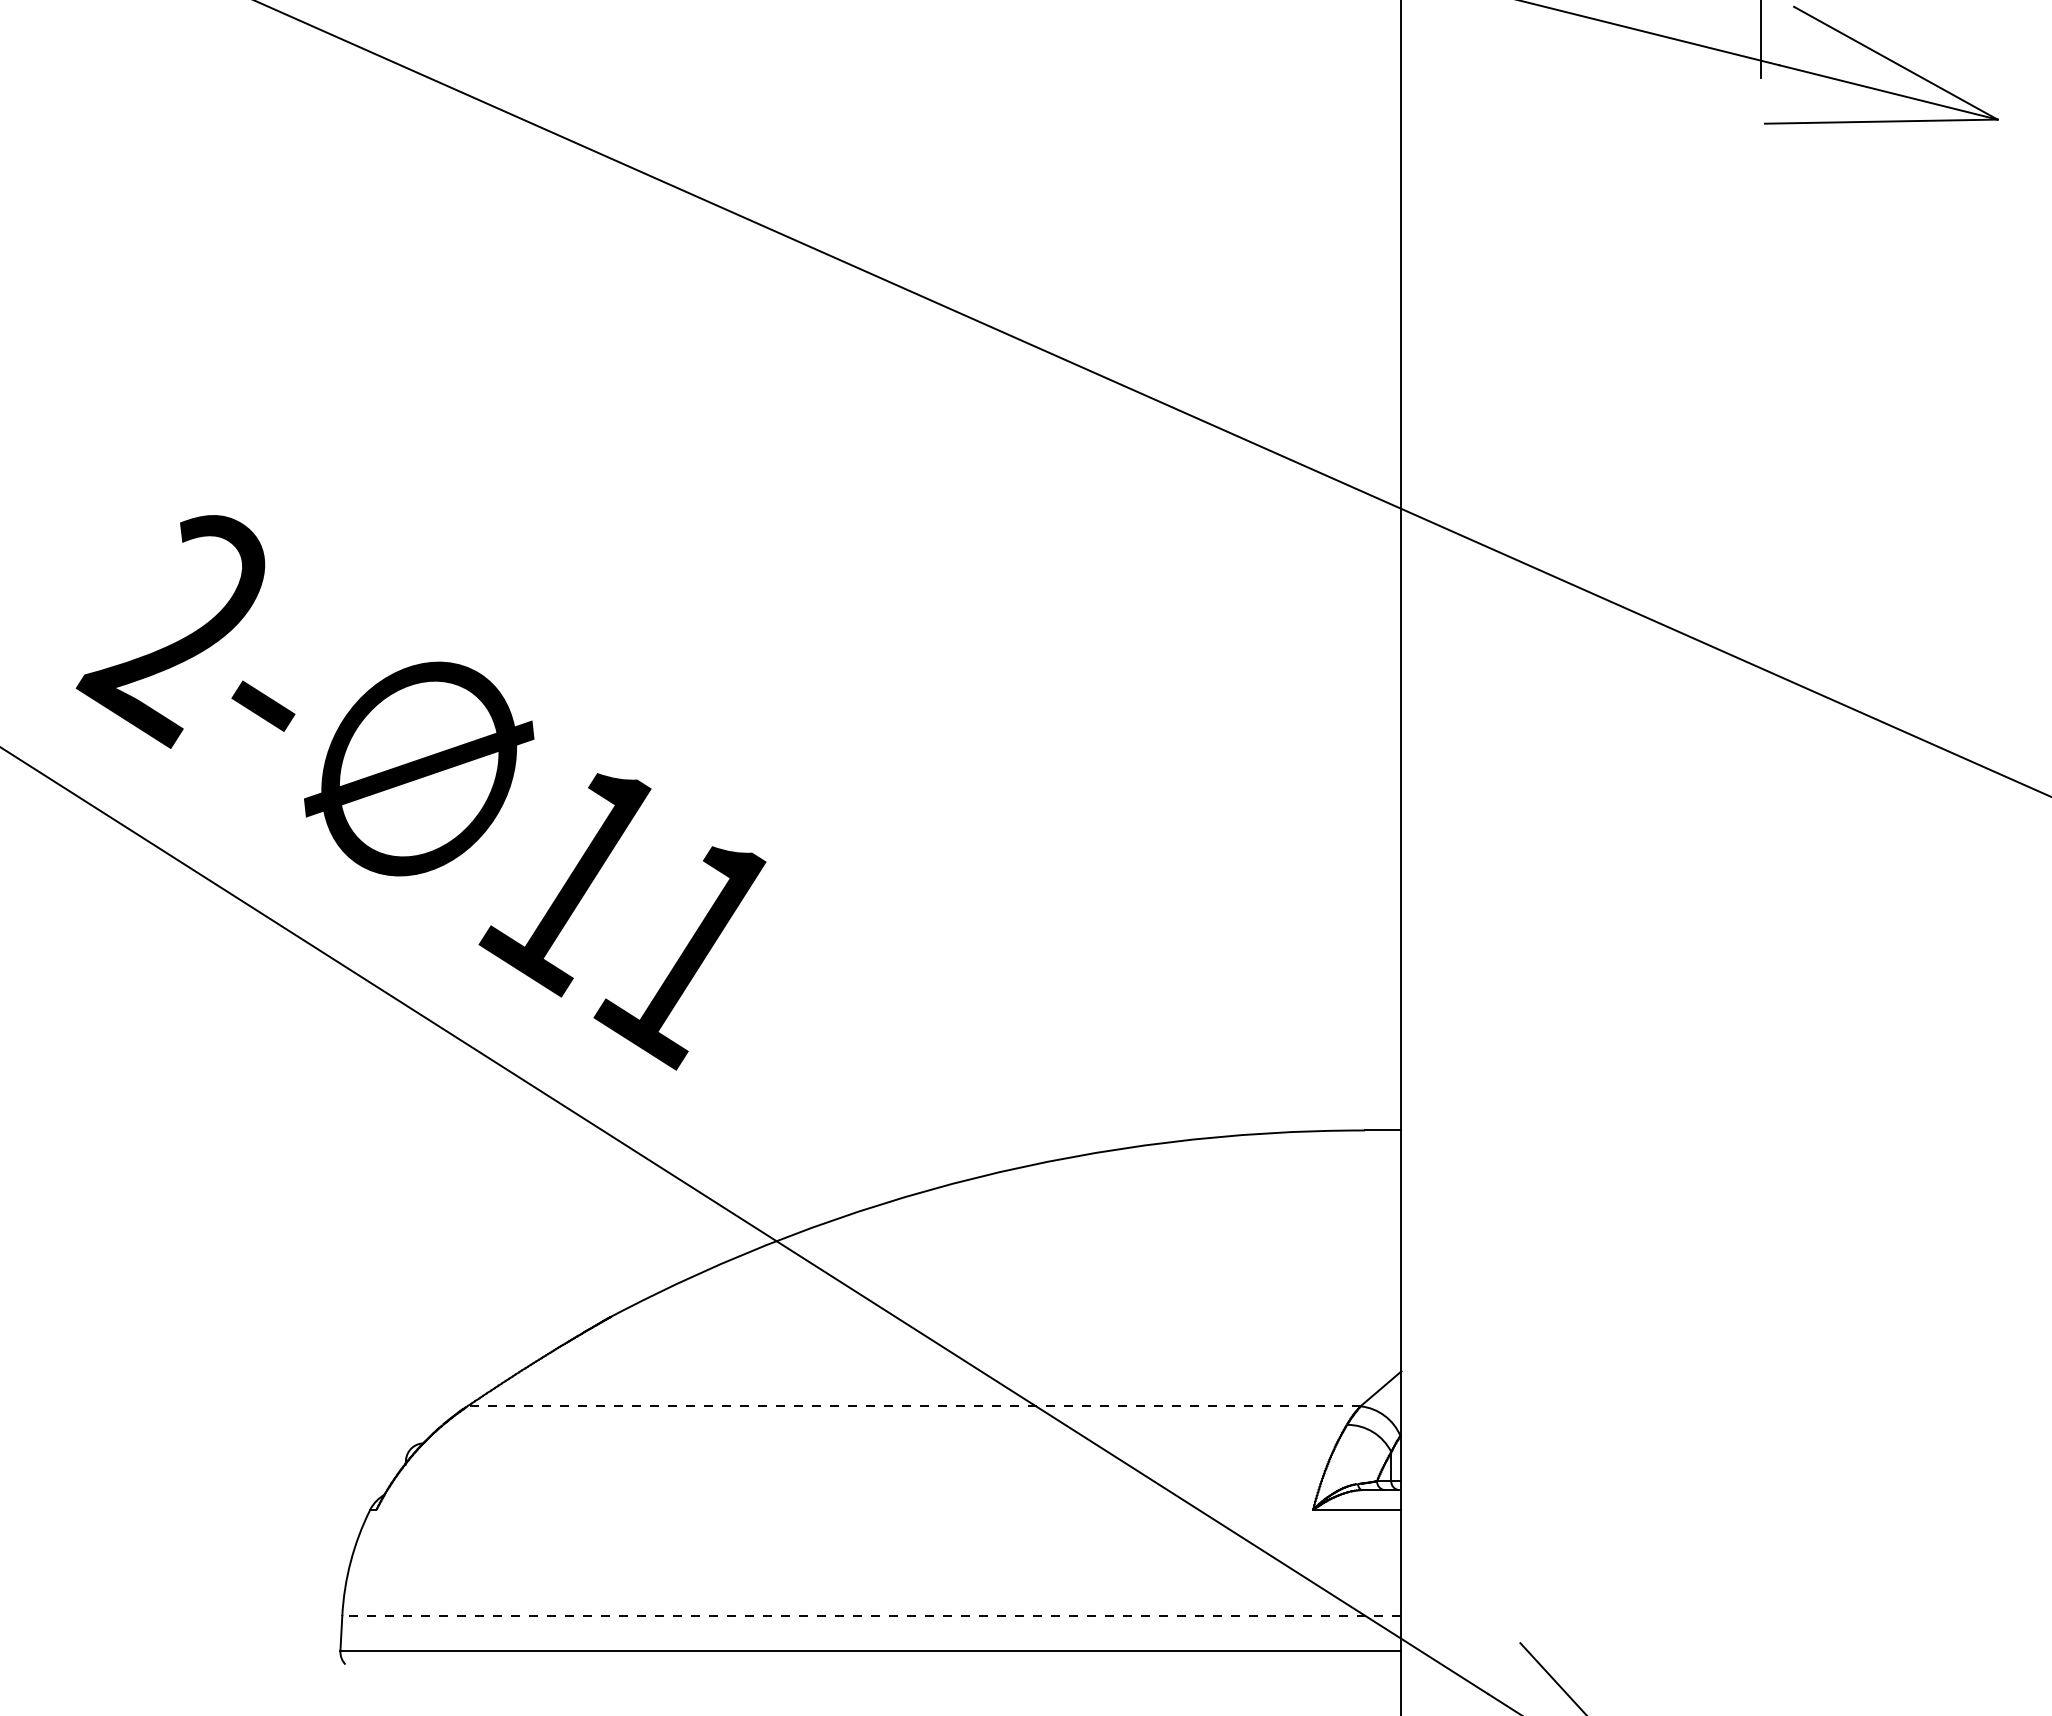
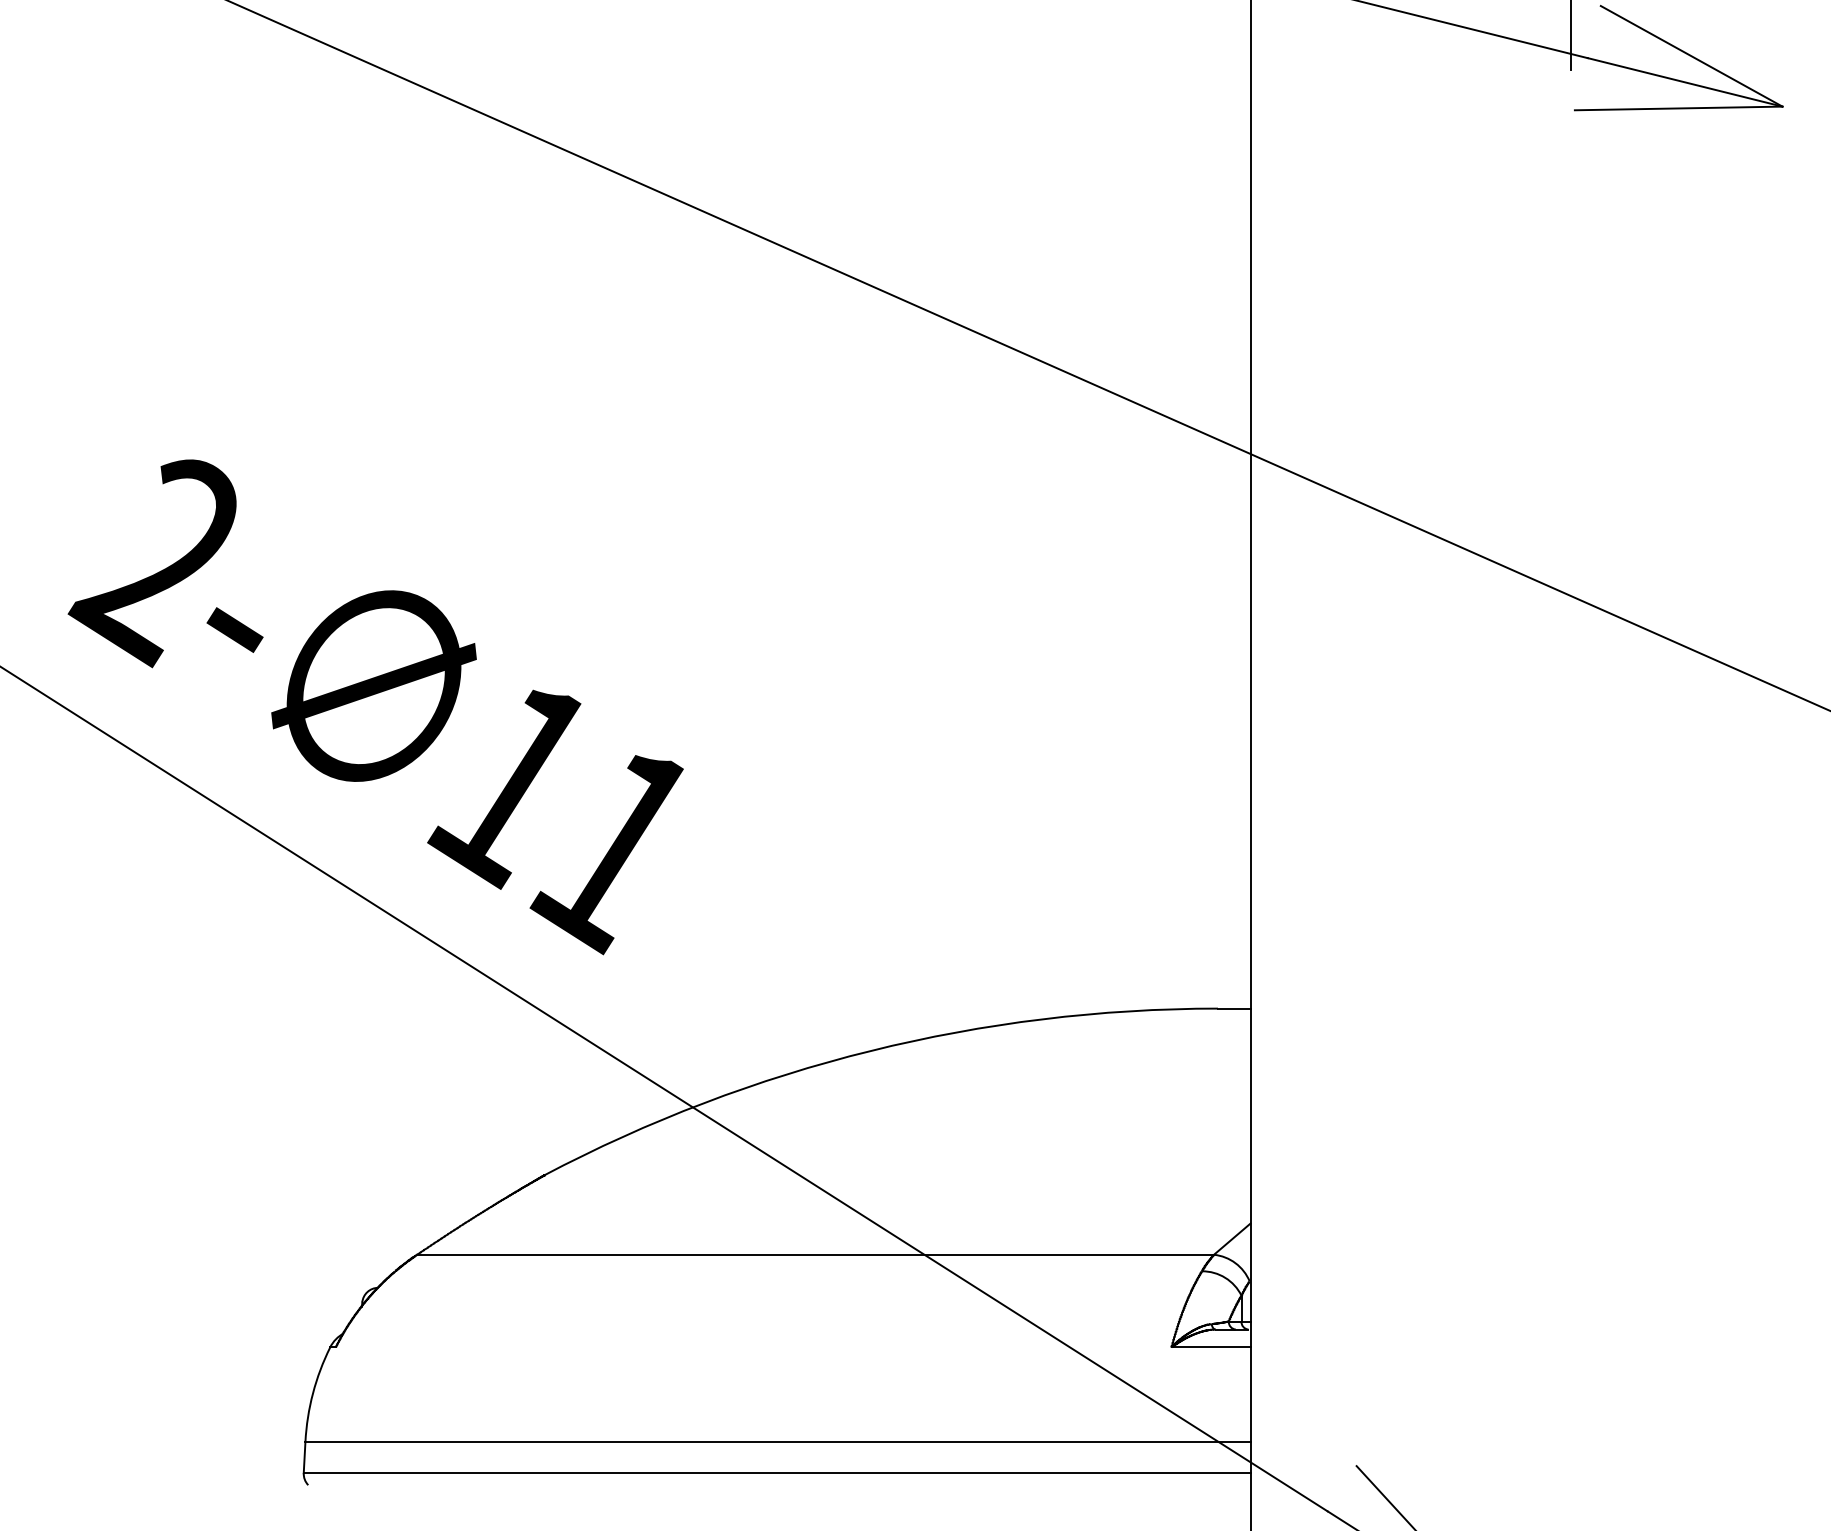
line: (913, 1406) -> (815, 1254), dashed -> solid
line: (871, 1616) -> (777, 1442), dashed -> solid

